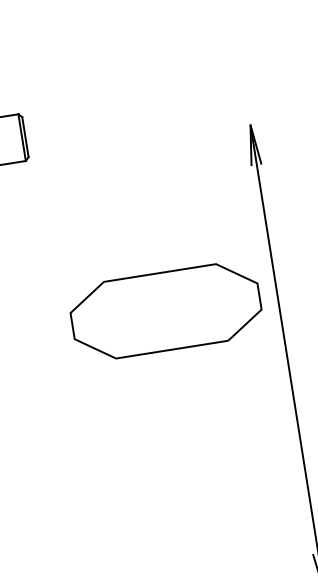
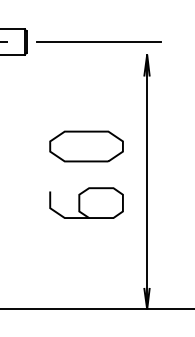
line: (159, 116) -> (99, 42), added
part: (165, 311) -> (86, 146), size x0.71
curve: (171, 415) -> (80, 202), added

